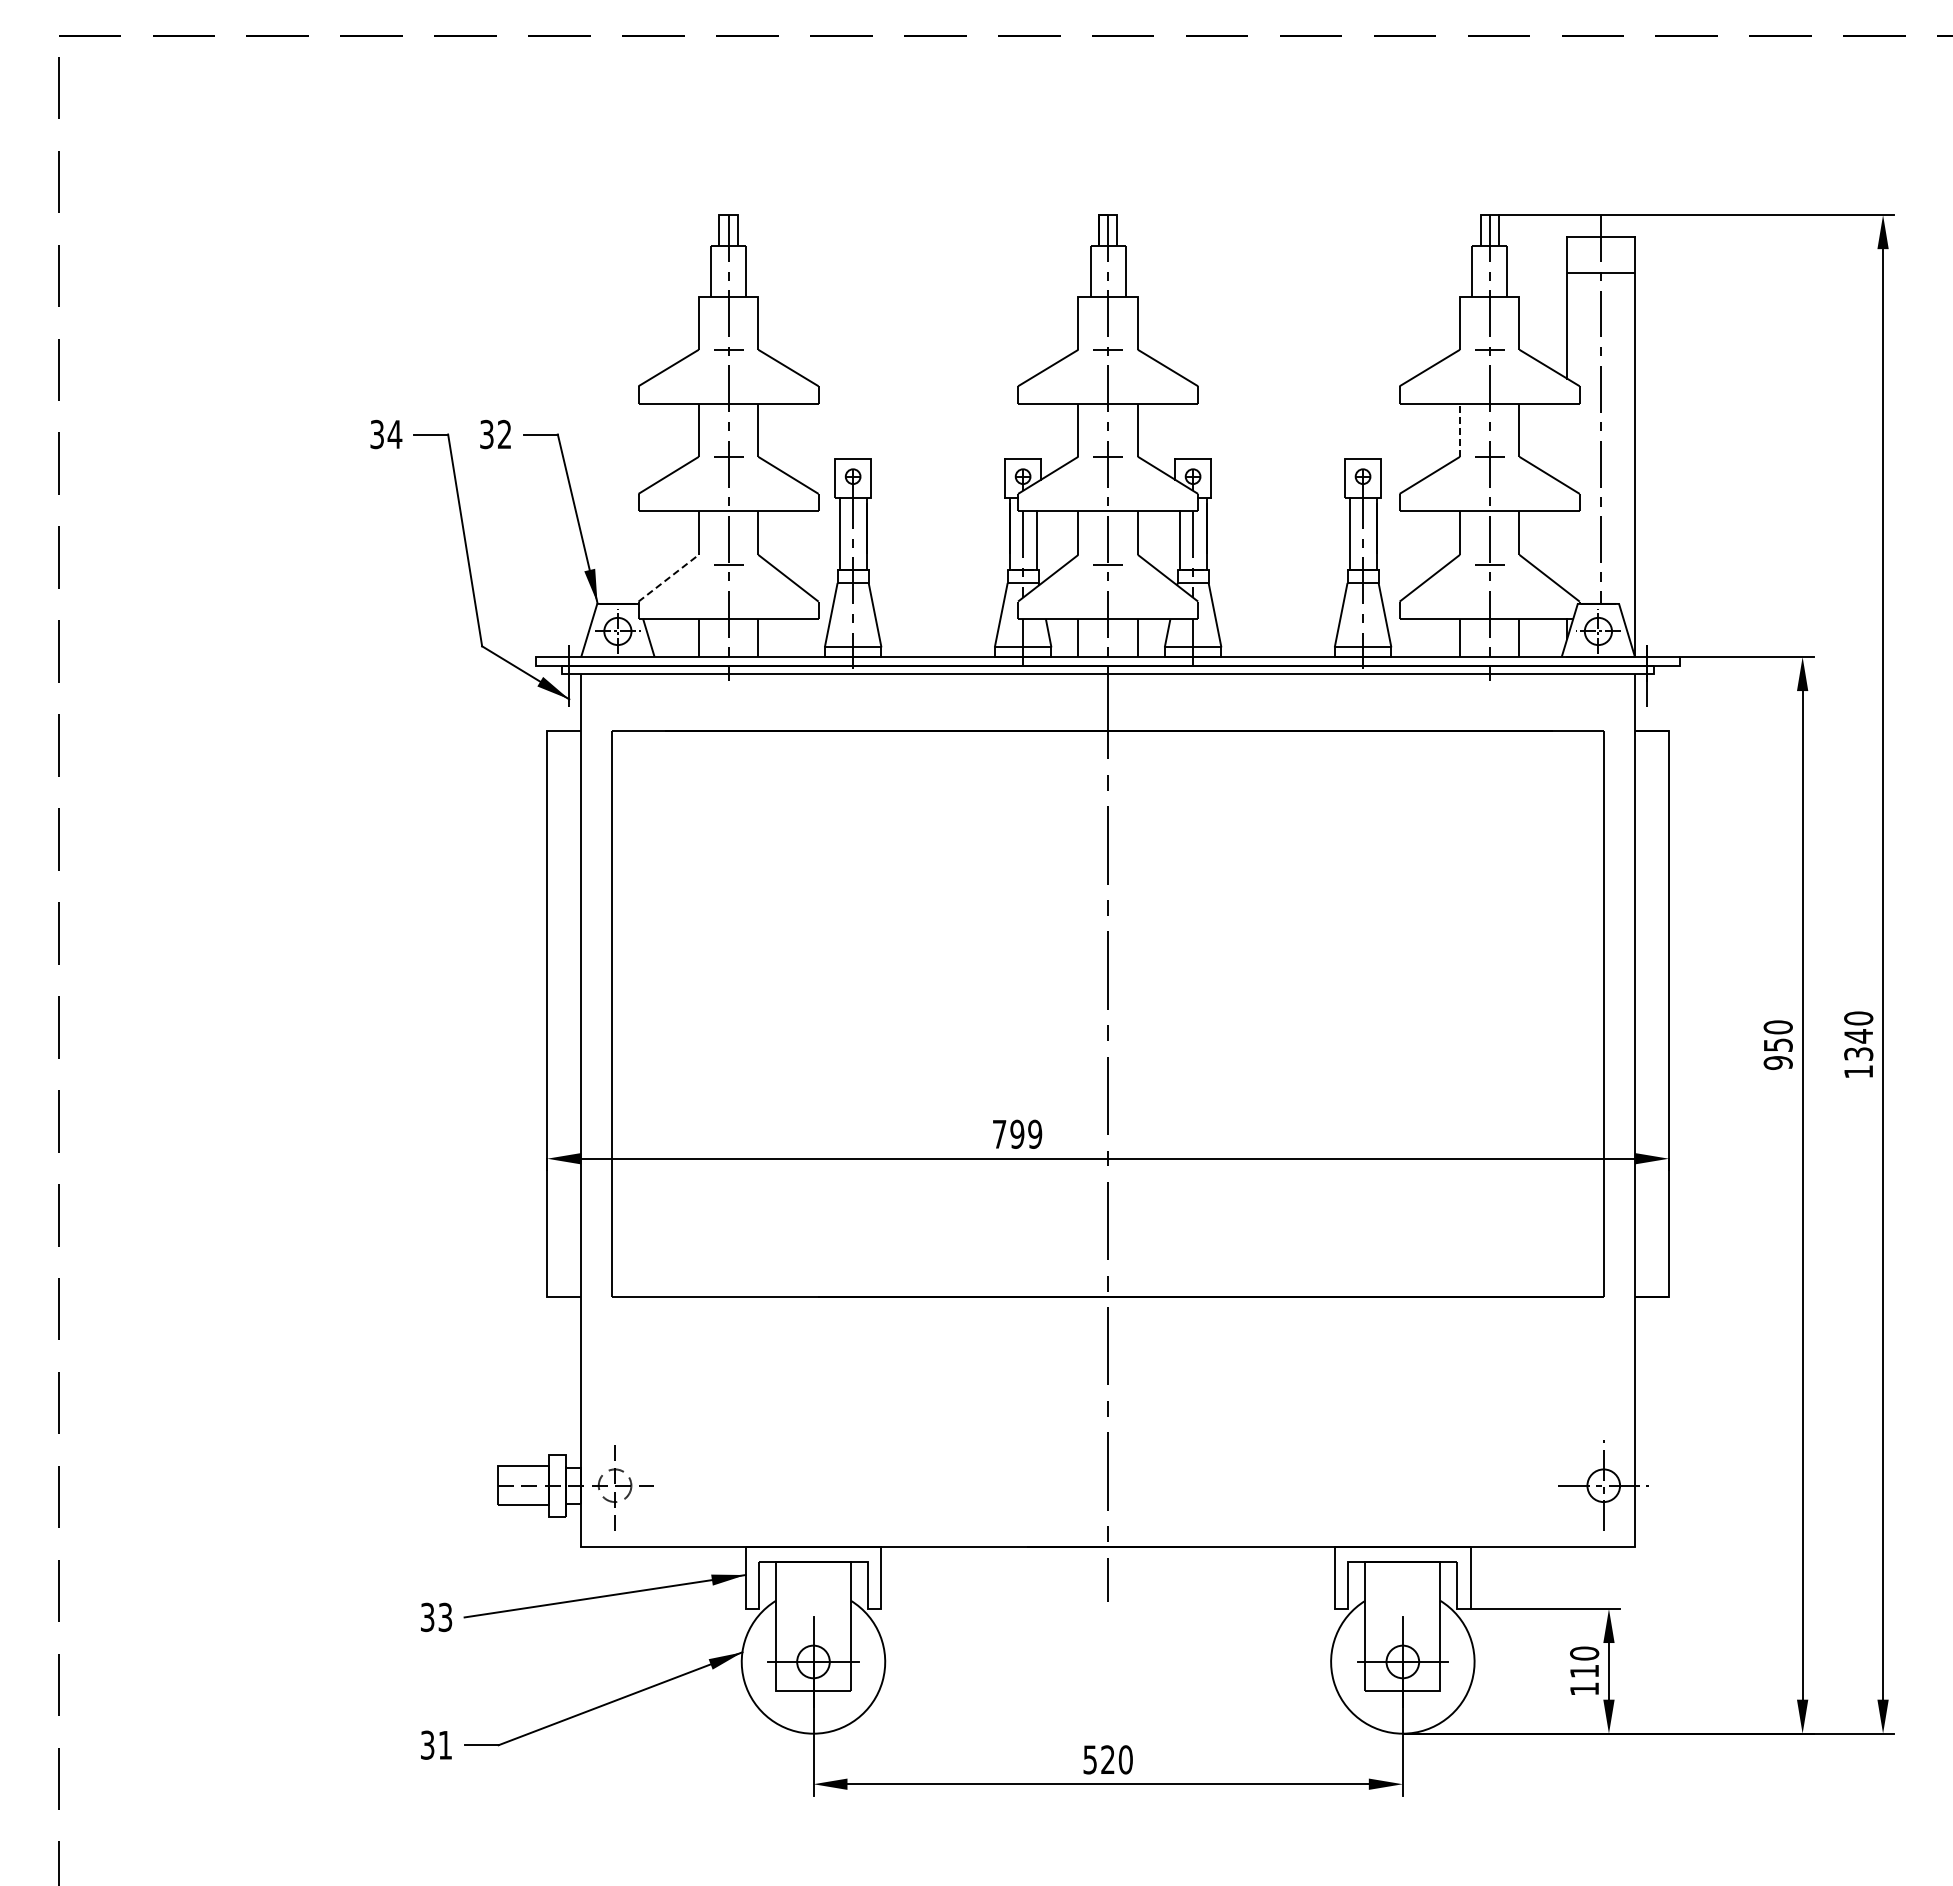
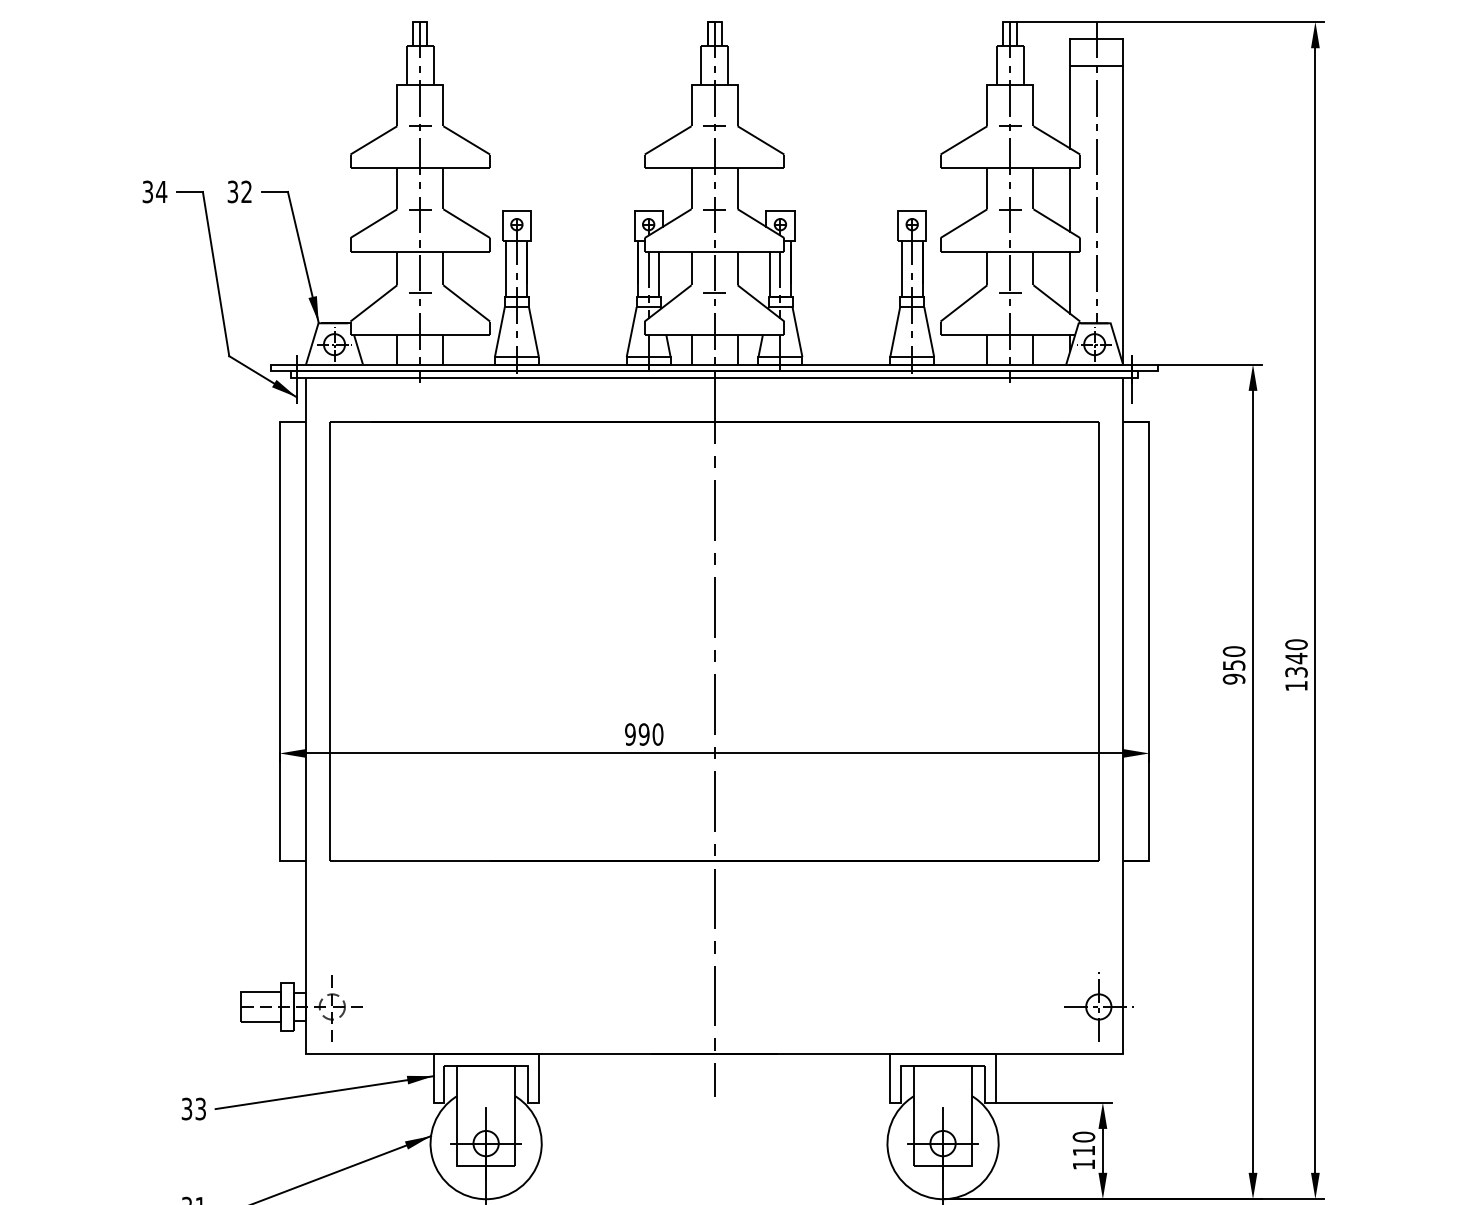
line: (1459, 430) -> (986, 188), dashed -> solid
line: (1567, 444) -> (1070, 199), added
line: (1567, 551) -> (1070, 282), added
line: (669, 577) -> (374, 302), dashed -> solid
text: (1017, 1133) -> (644, 733), 799 -> 990

